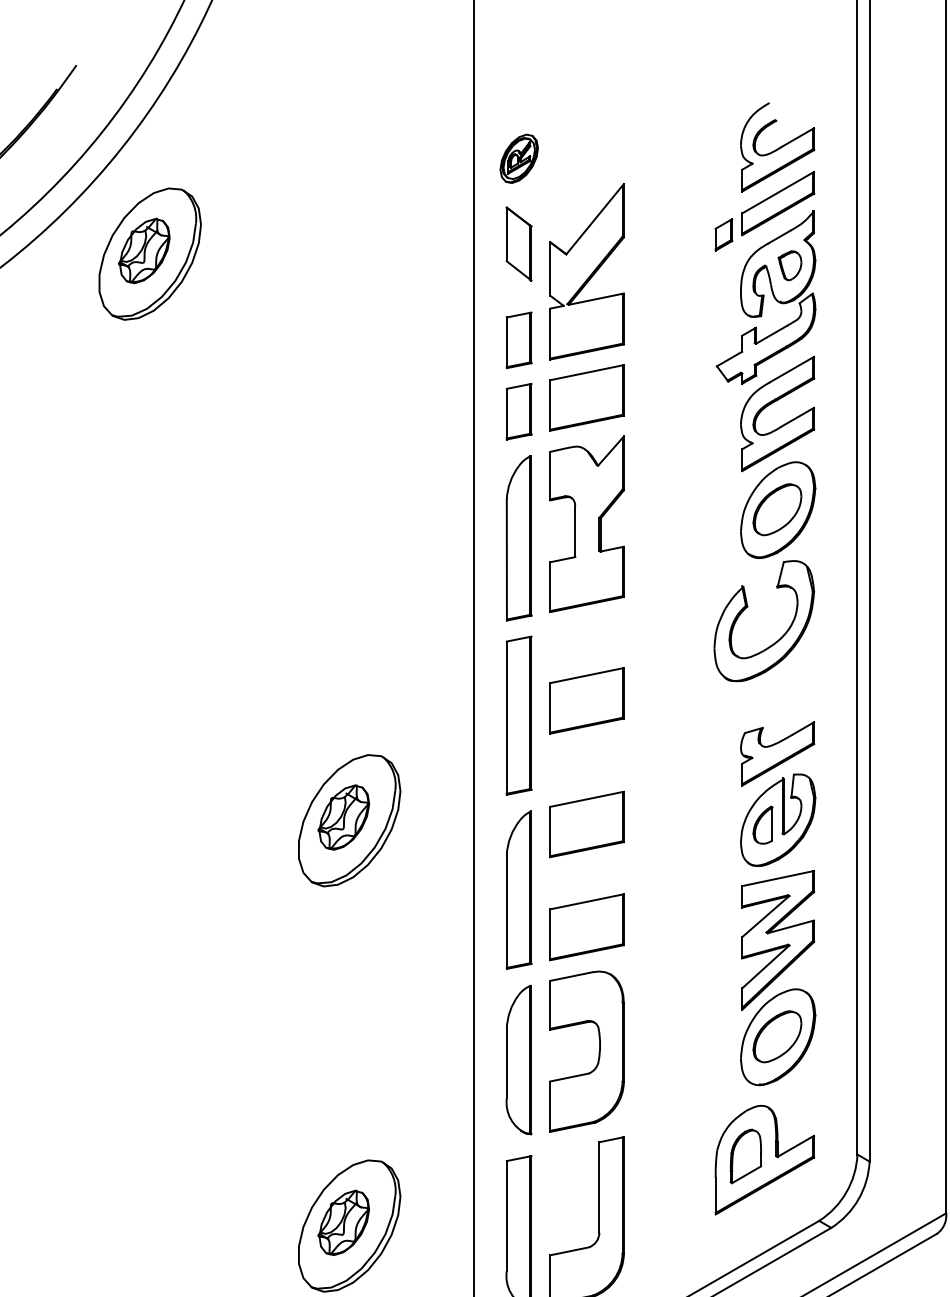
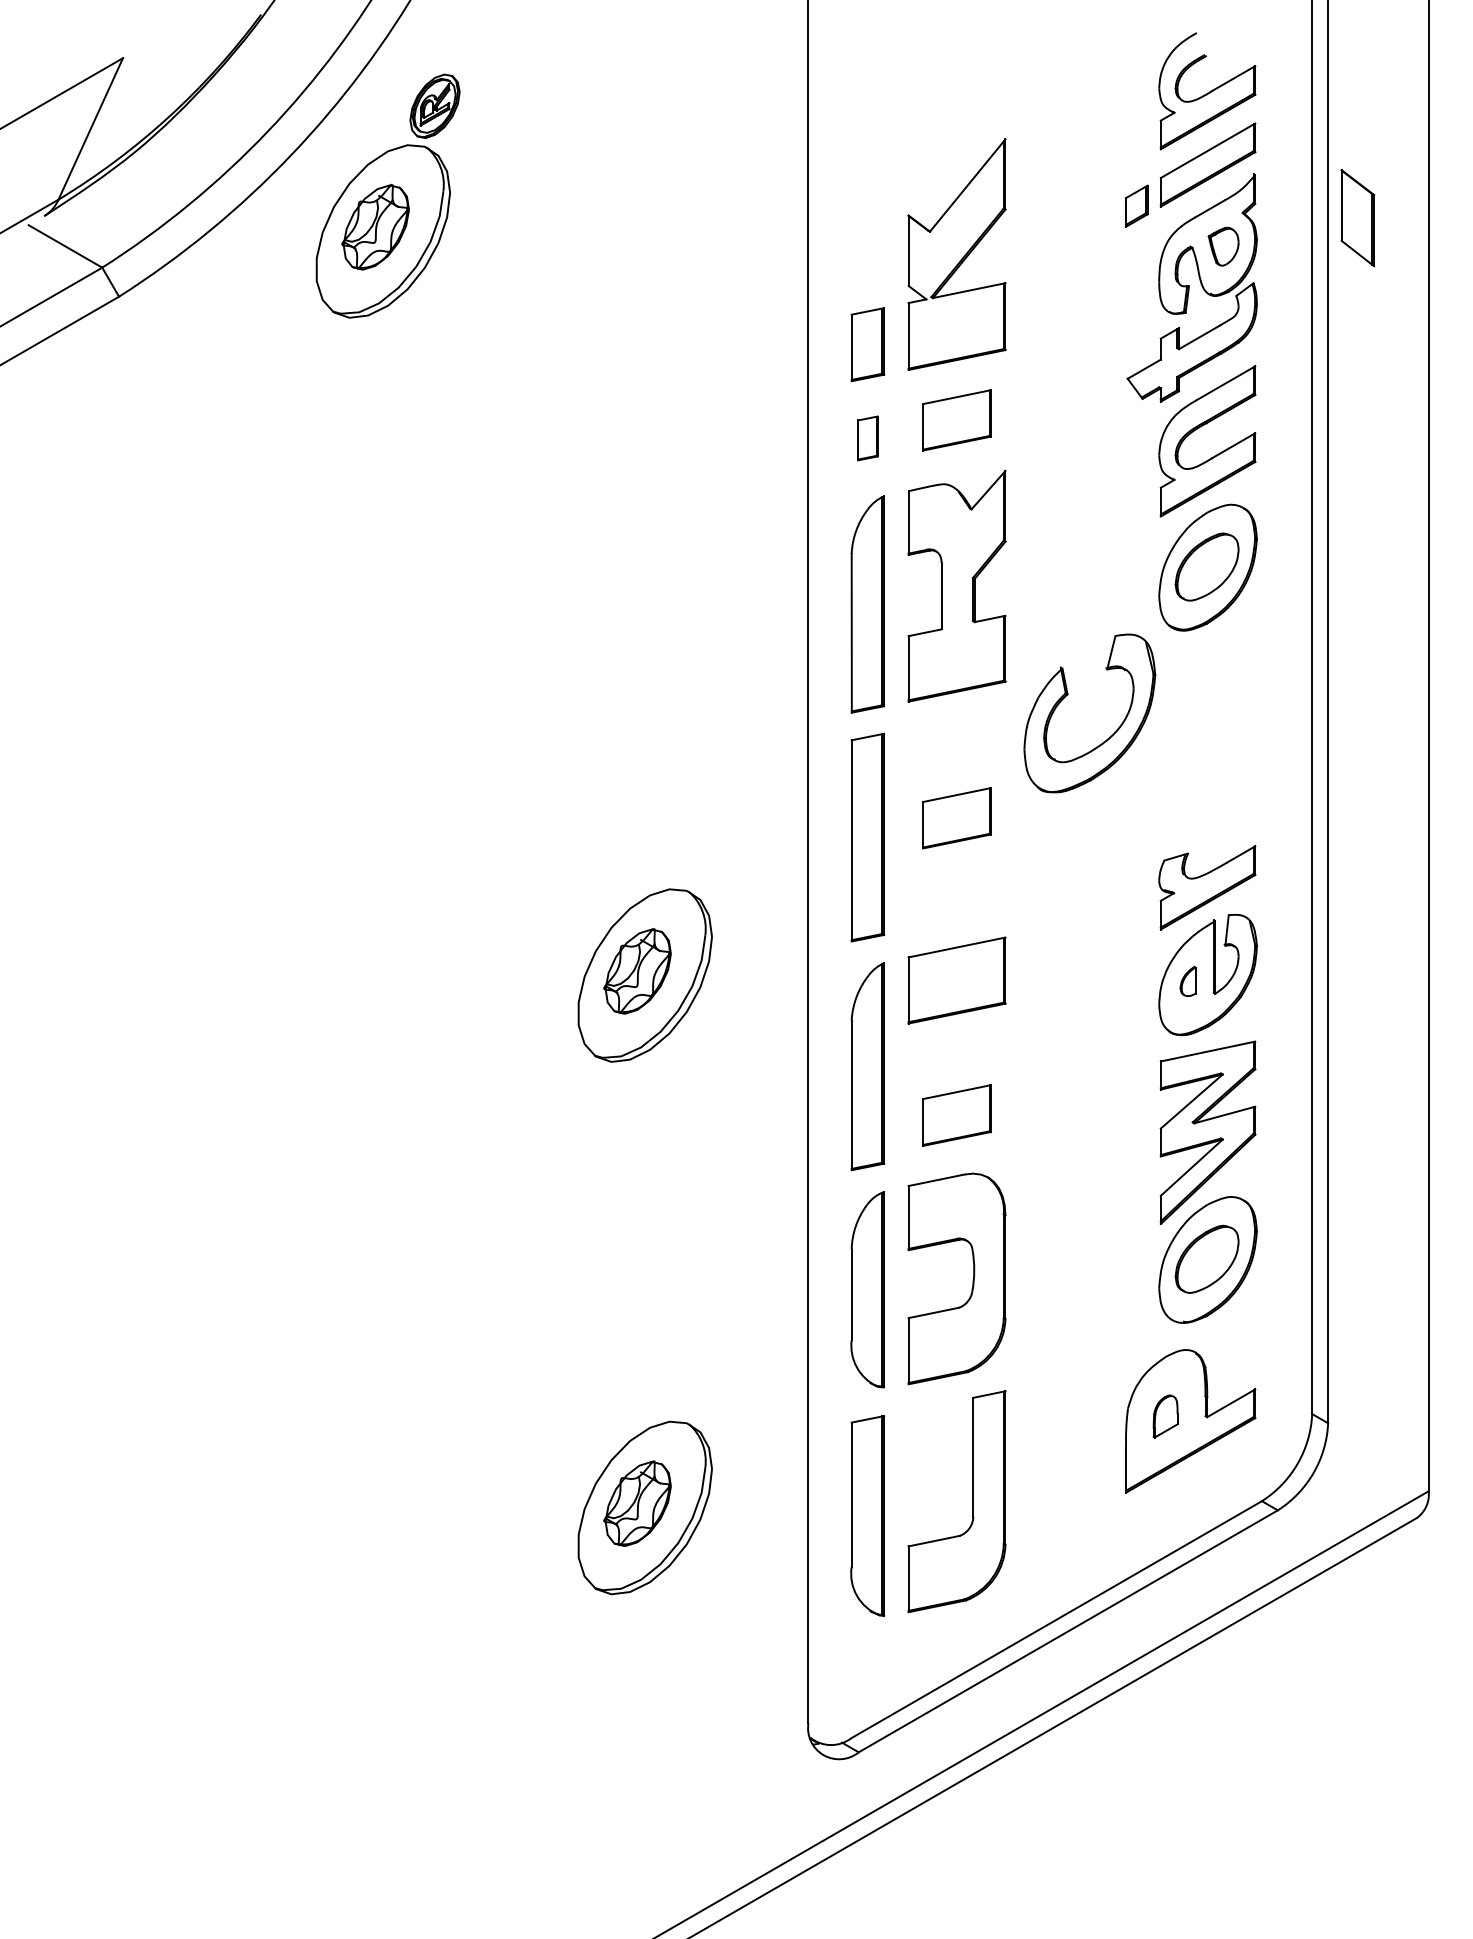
part: (518, 158) -> (434, 105), moved
part: (518, 244) -> (1357, 218), moved
part: (586, 398) -> (956, 420), size x0.7
part: (518, 411) -> (867, 438), size x0.6
part: (748, 607) -> (1068, 695), moved
part: (586, 701) -> (956, 818), size x0.7
part: (762, 825) -> (1187, 981), size x0.6
part: (586, 927) -> (956, 1115), size x0.7
part: (745, 1156) -> (1165, 1416), size x0.6

